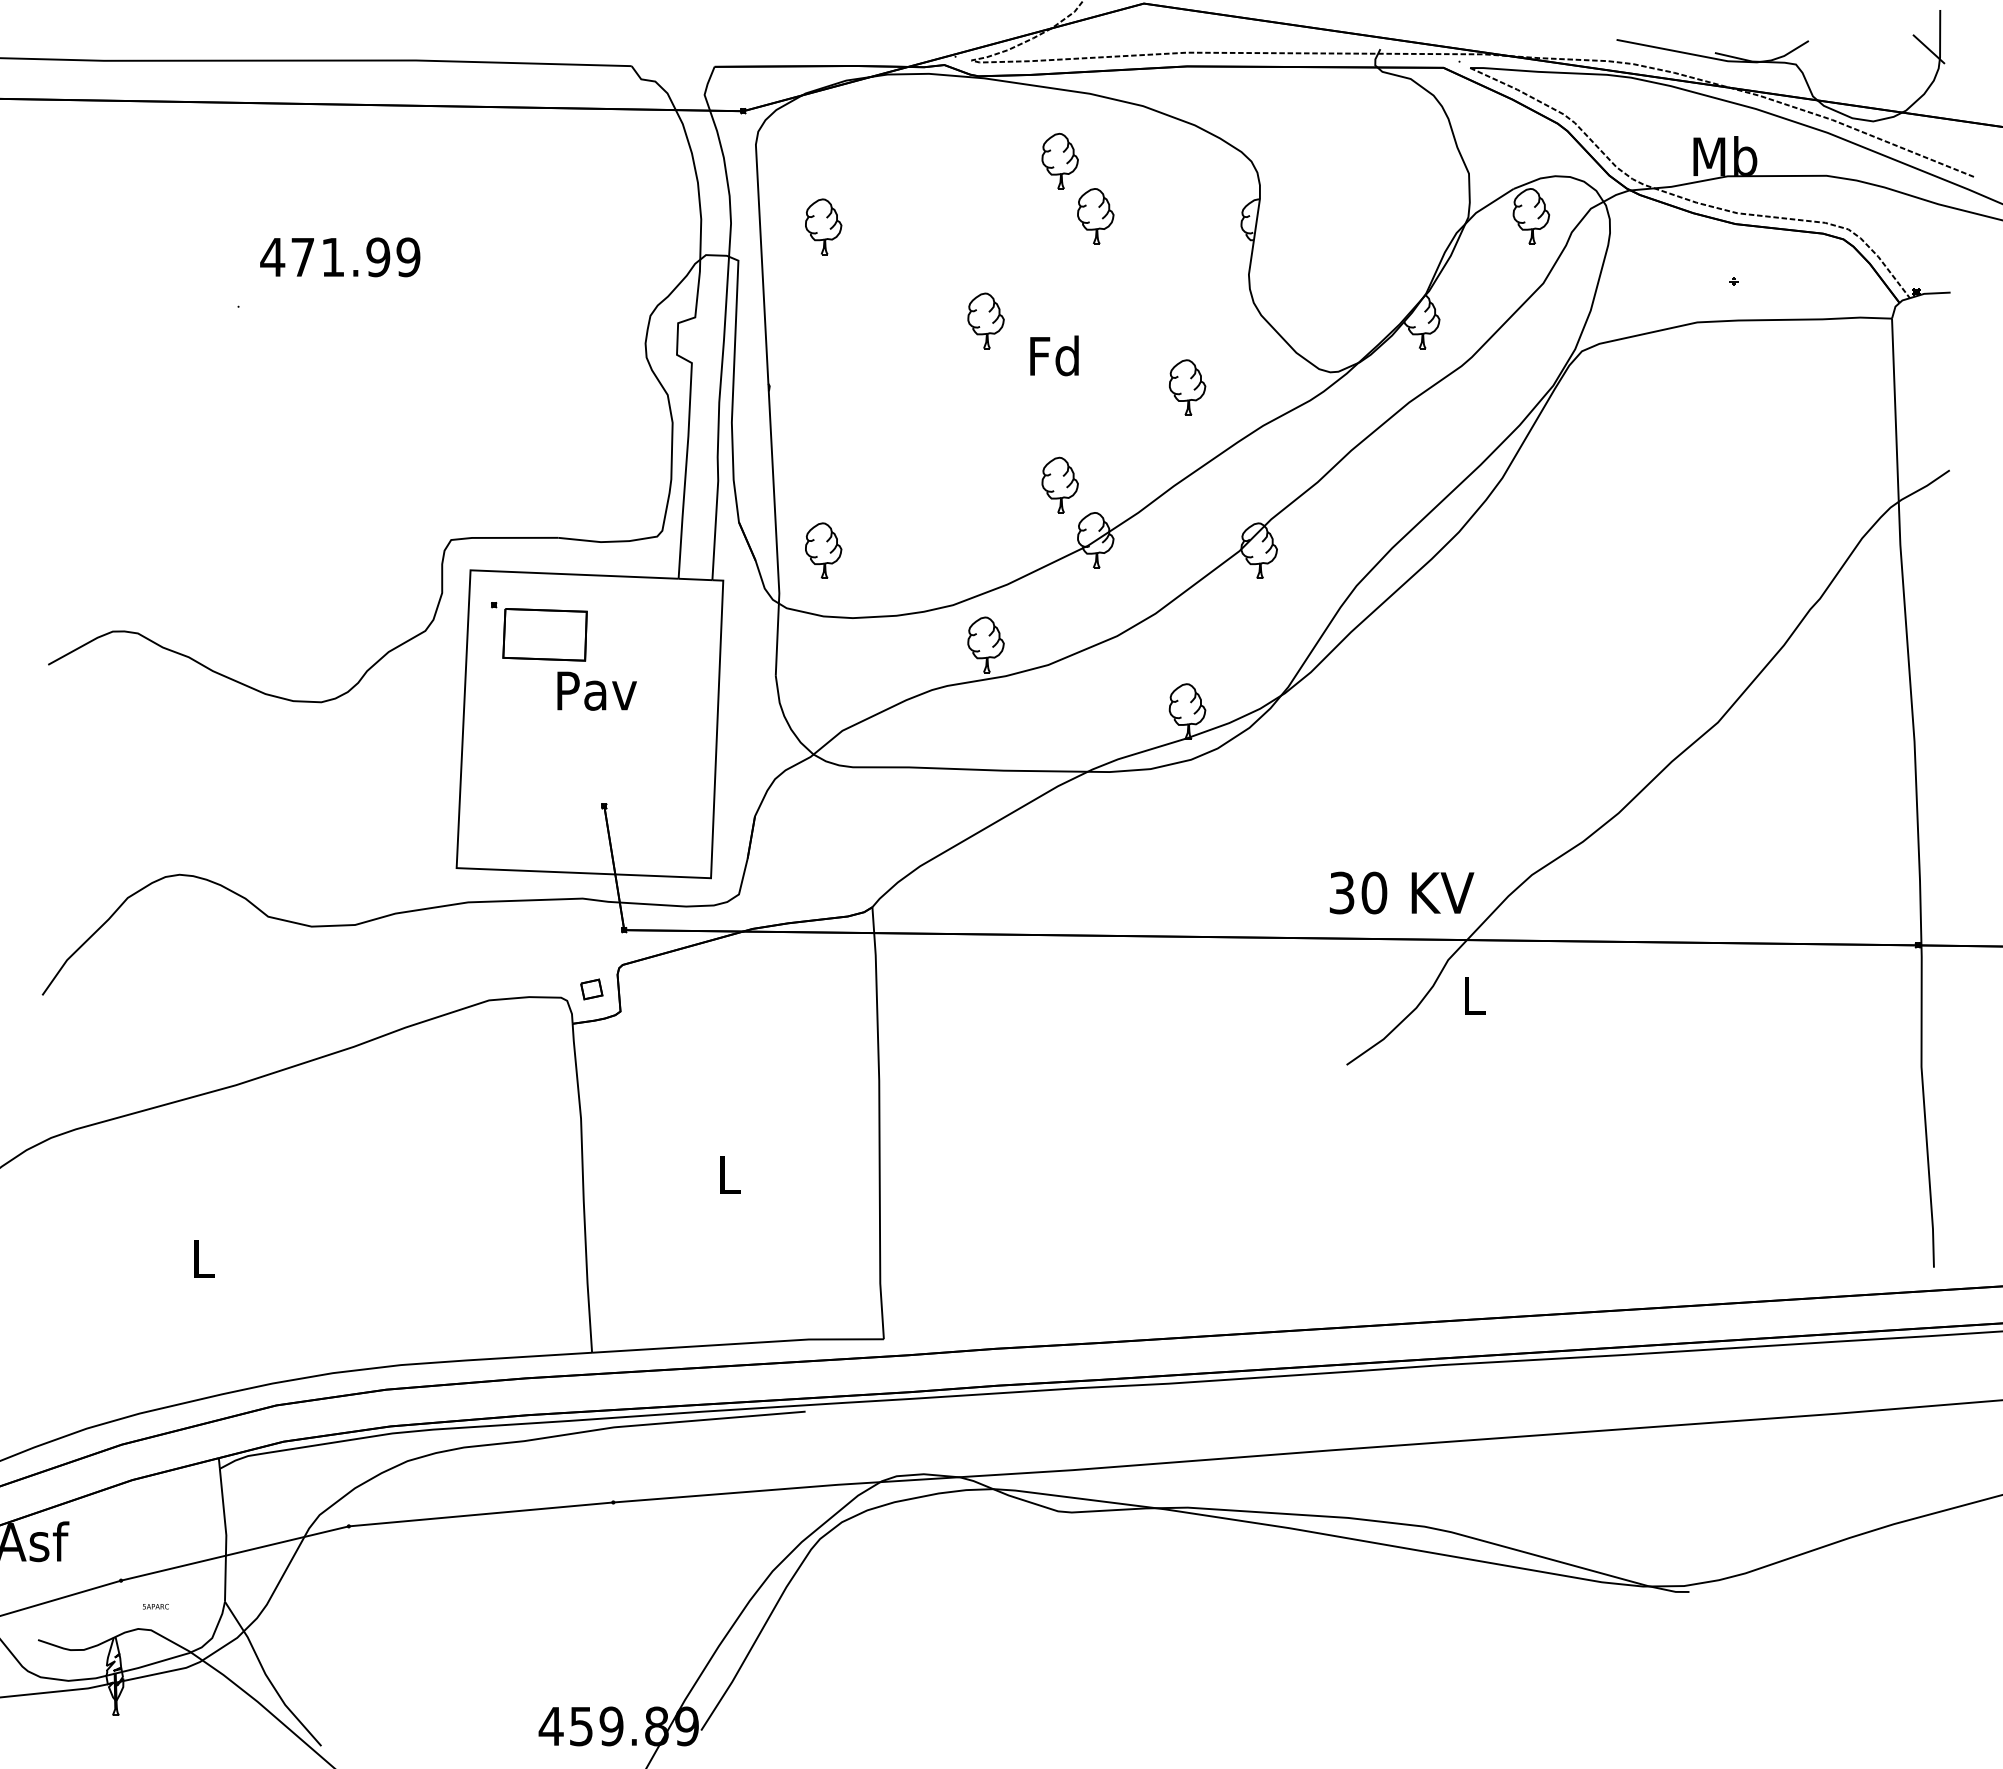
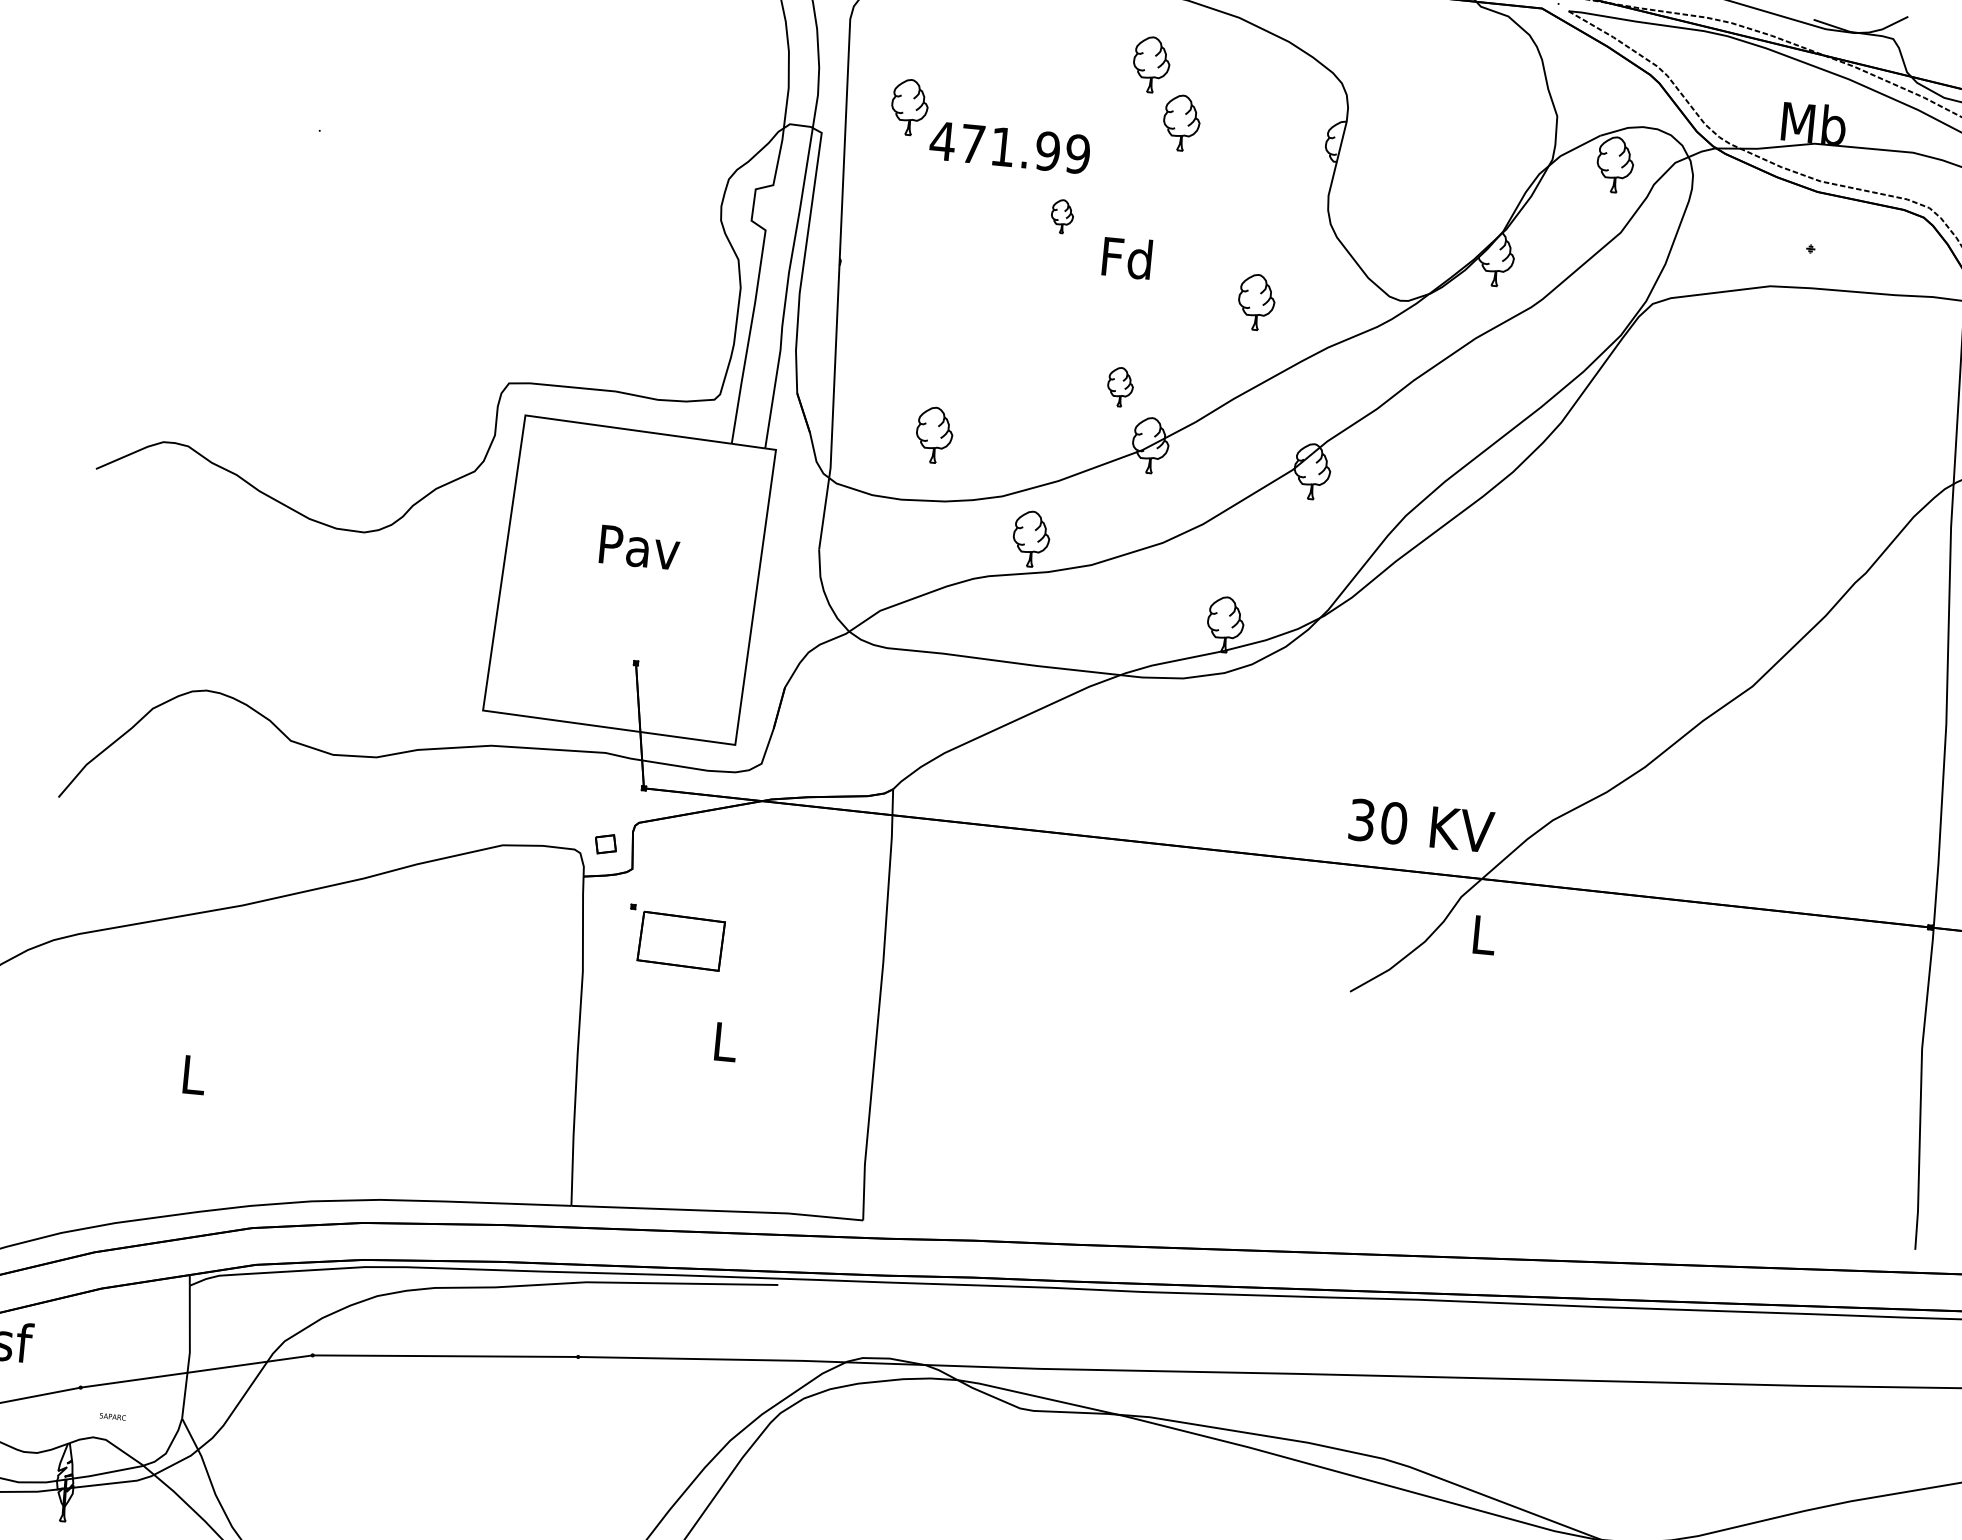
text: (340, 257) -> (1010, 147), moved
part: (985, 320) -> (1061, 216), size x0.6
part: (1059, 484) -> (1119, 386), size x0.7
part: (823, 550) -> (934, 434), moved
part: (539, 631) -> (676, 937), moved

